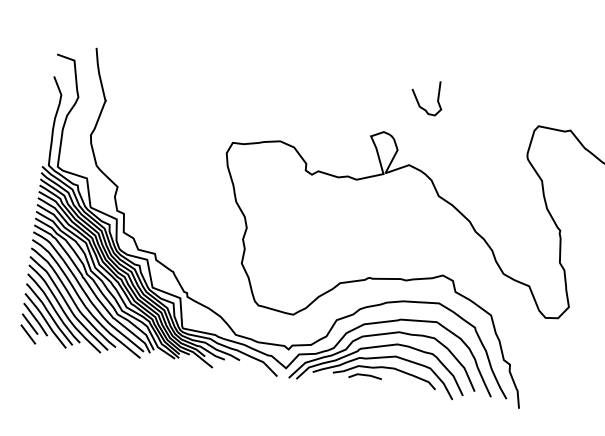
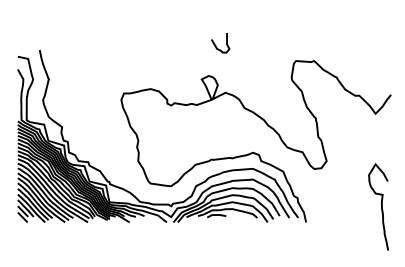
curve: (419, 100) -> (216, 45), moved

